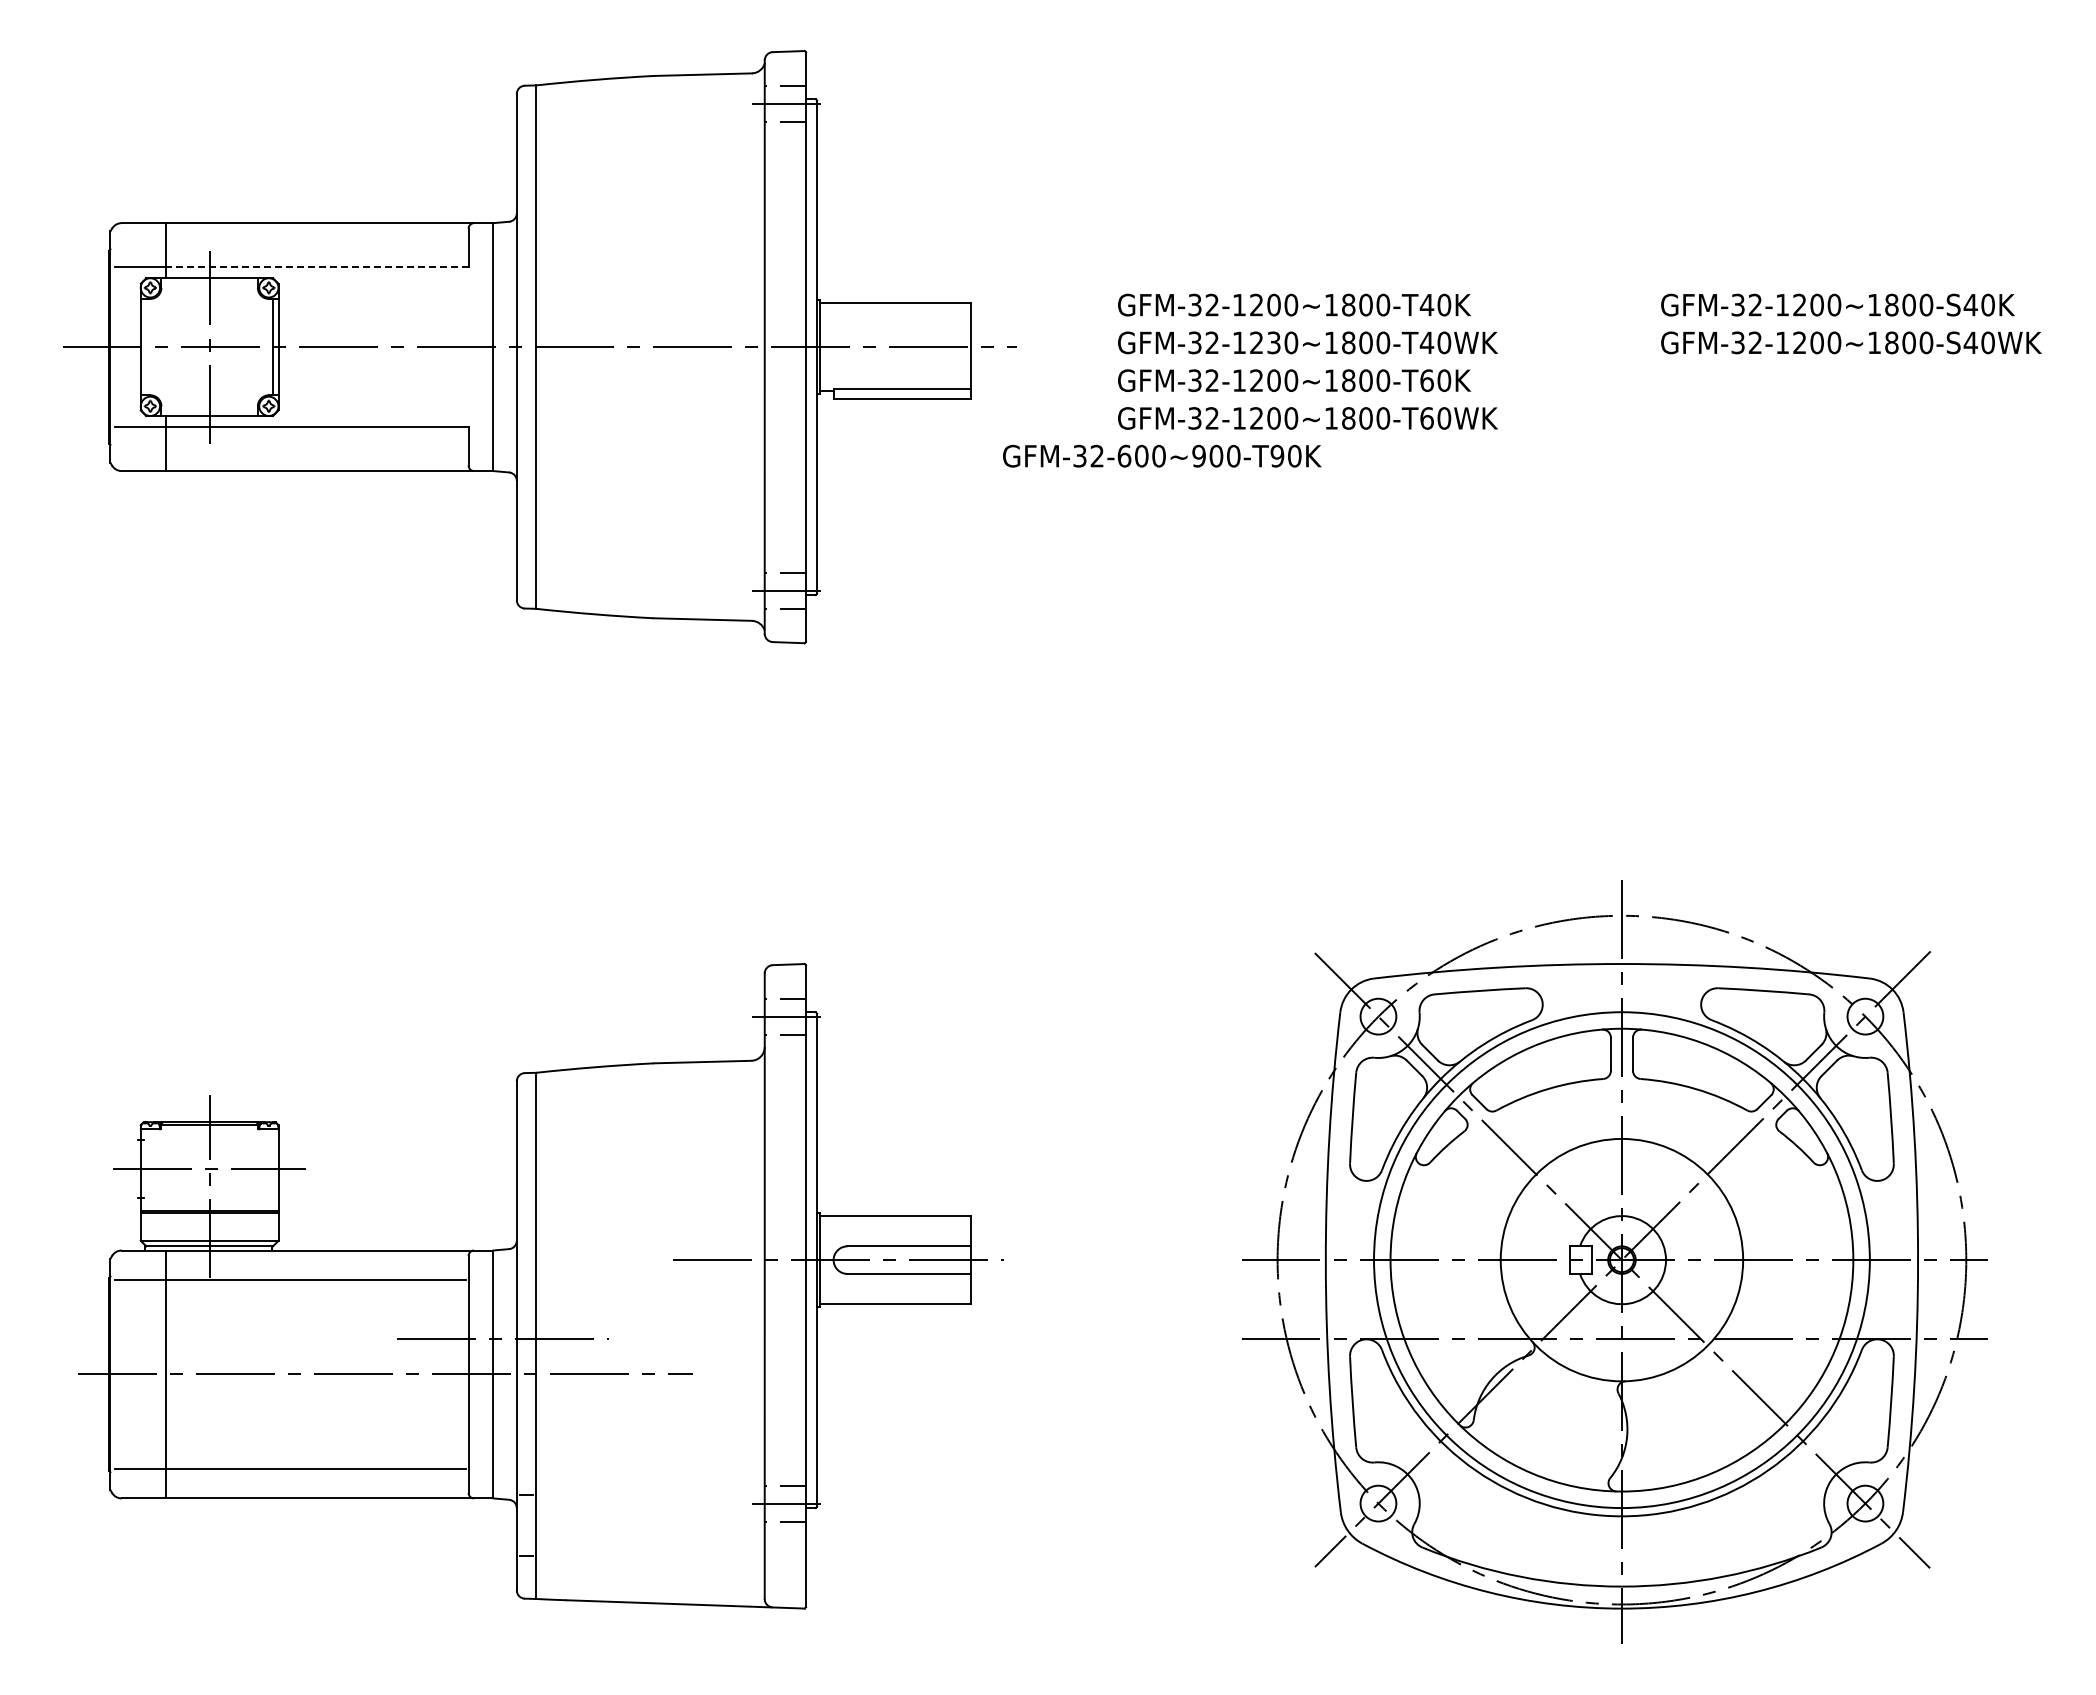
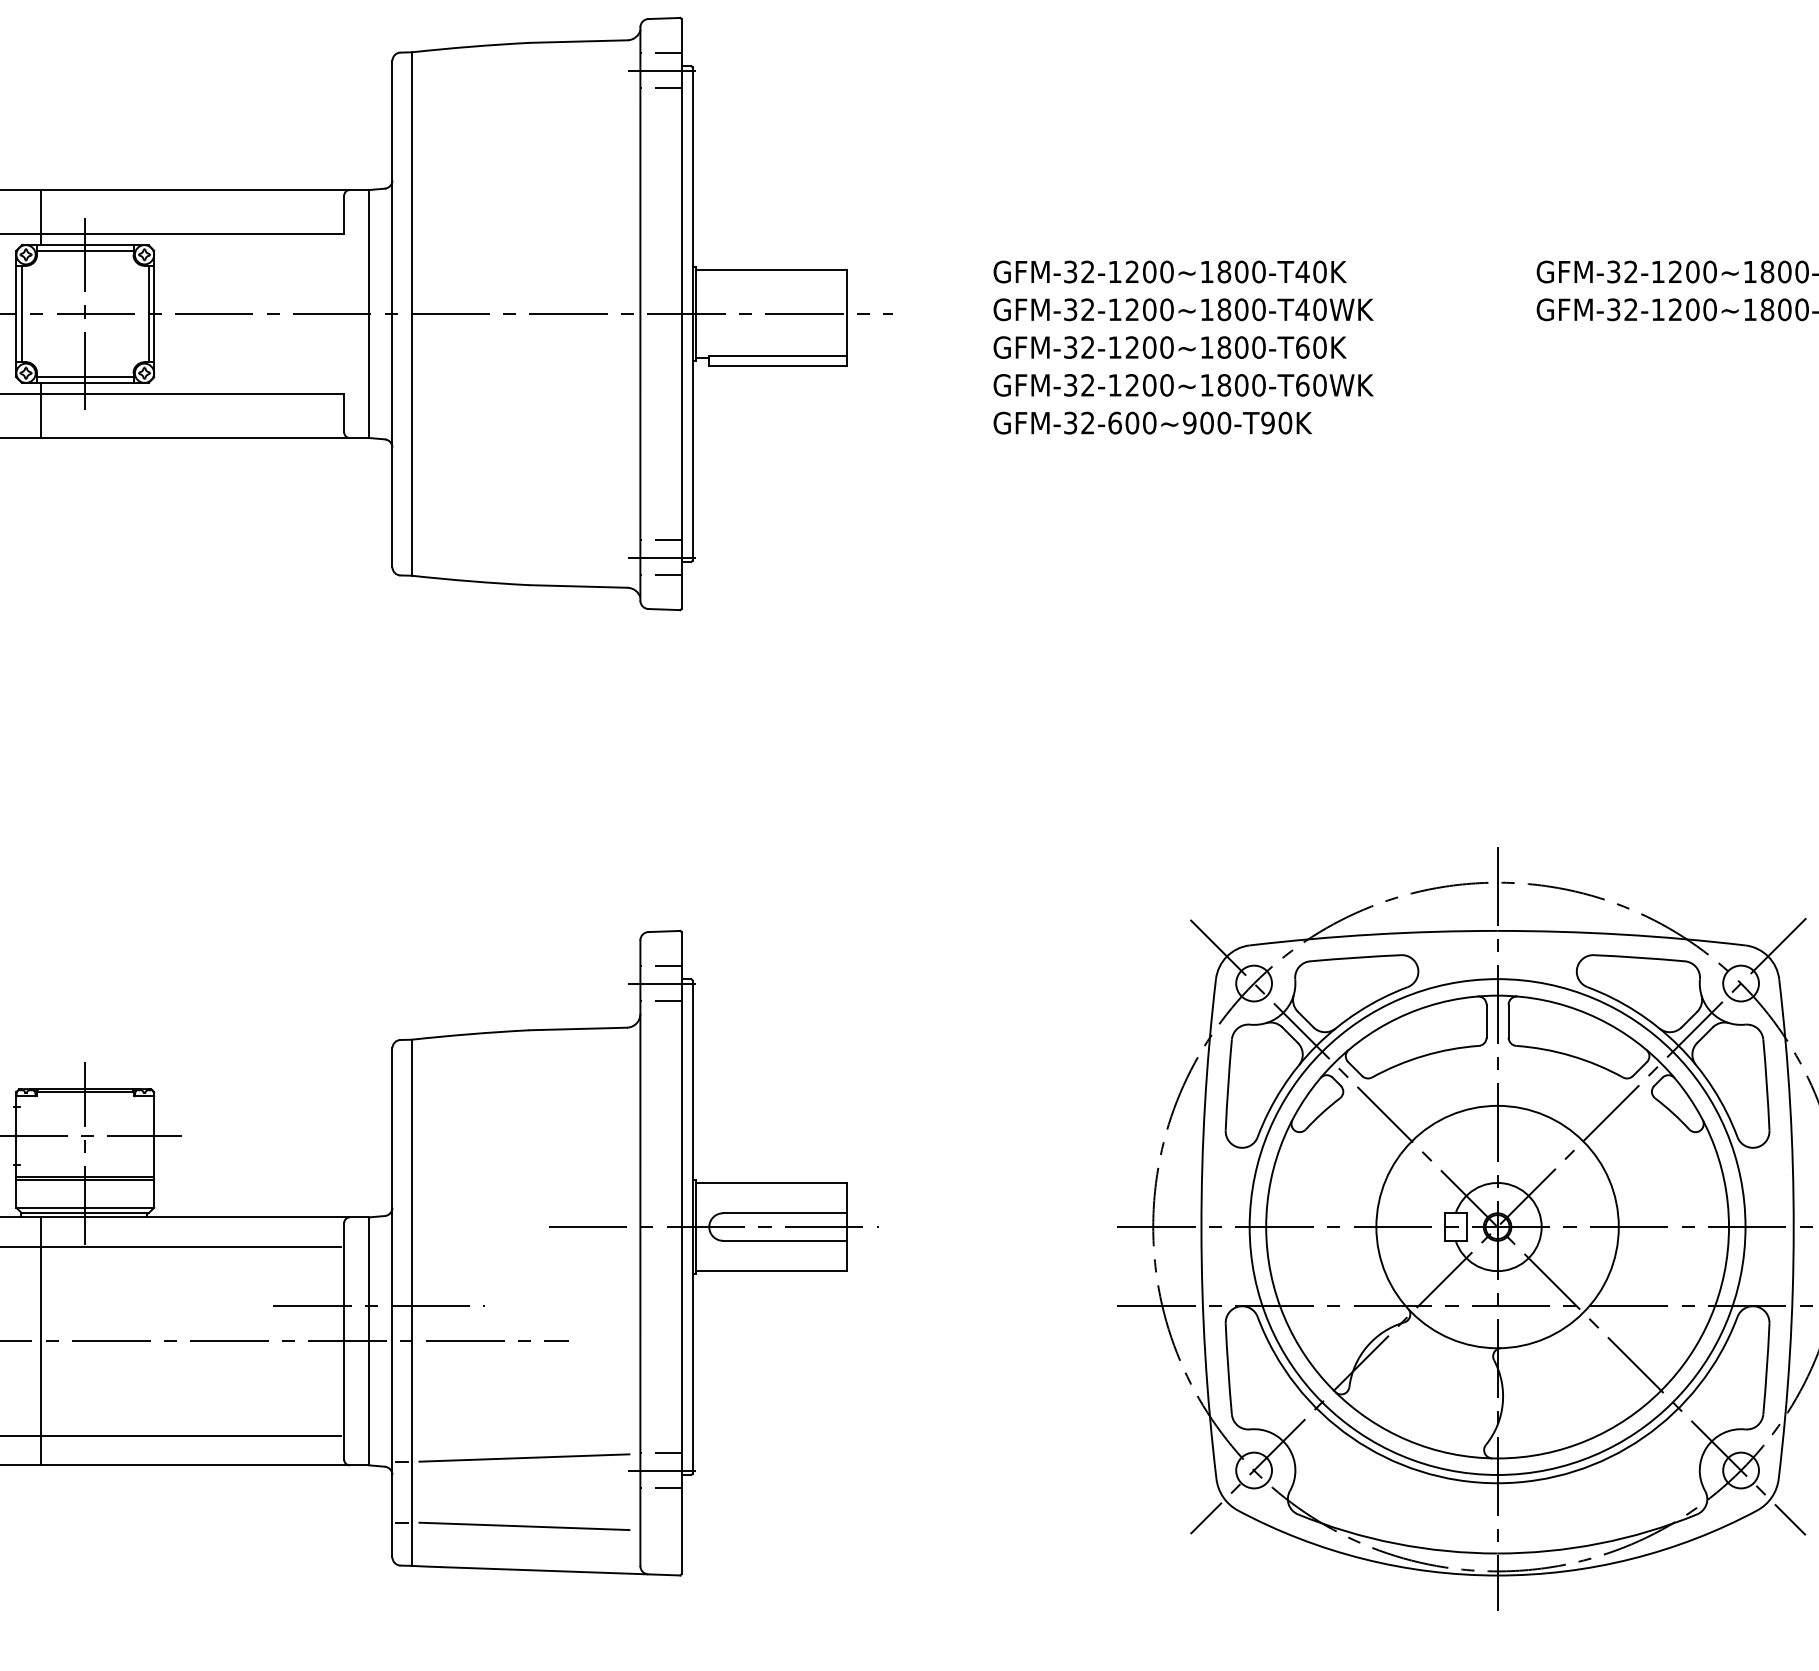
line: (317, 267) -> (193, 234), dashed -> solid
line: (209, 283) -> (85, 250), added
text: (1273, 342) -> (1149, 309), GFM-32-1230~1800-T40WK -> GFM-32-1200~1800-T40WK
line: (146, 346) -> (22, 313), added
line: (209, 410) -> (85, 377), added
text: (1162, 455) -> (1153, 422), moved
line: (648, 1490) -> (524, 1457), added
line: (648, 1559) -> (524, 1526), added

